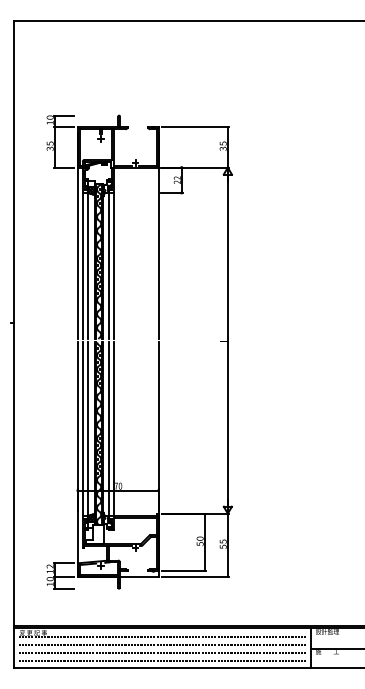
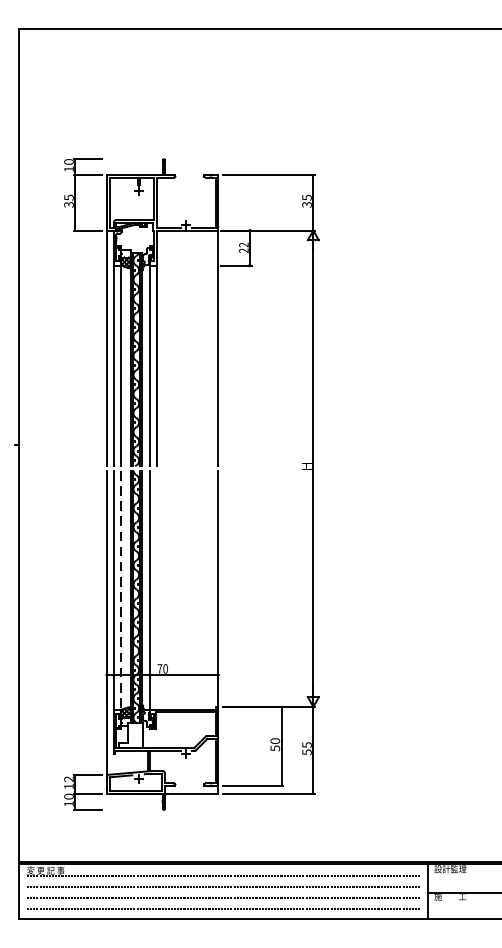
line: (114, 428) -> (157, 589), removed
line: (88, 429) -> (121, 590), solid -> dashed

